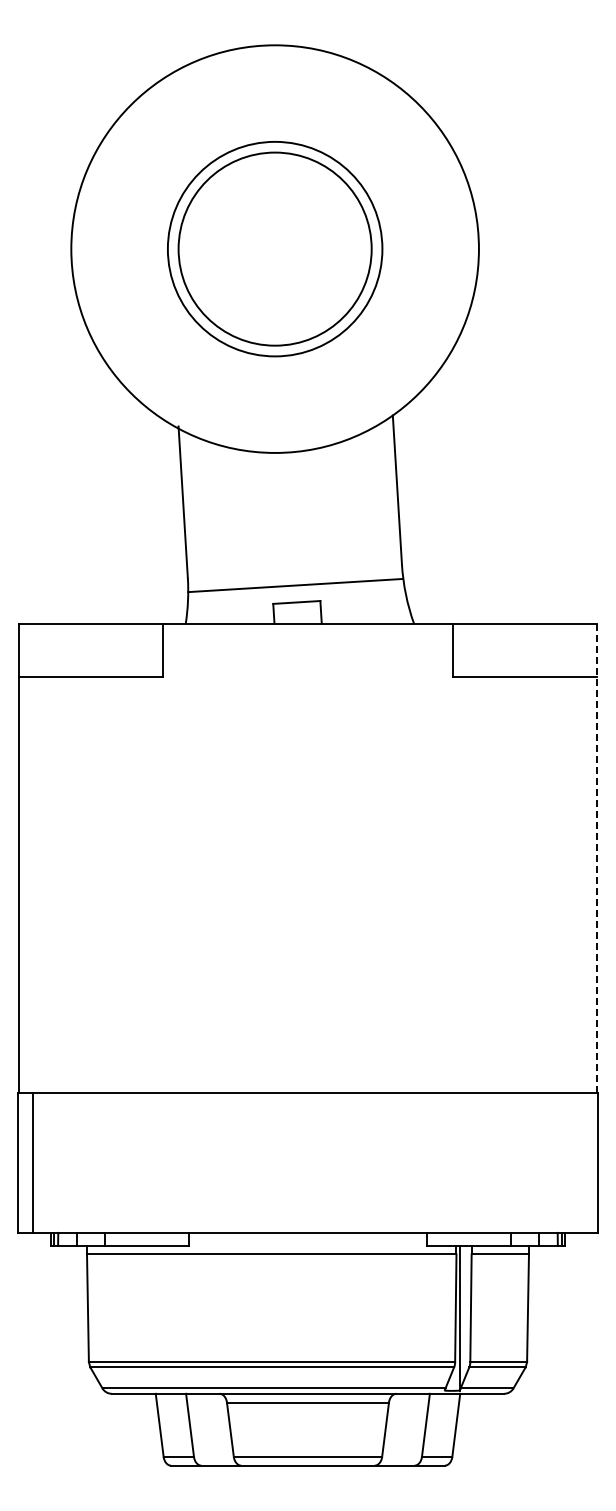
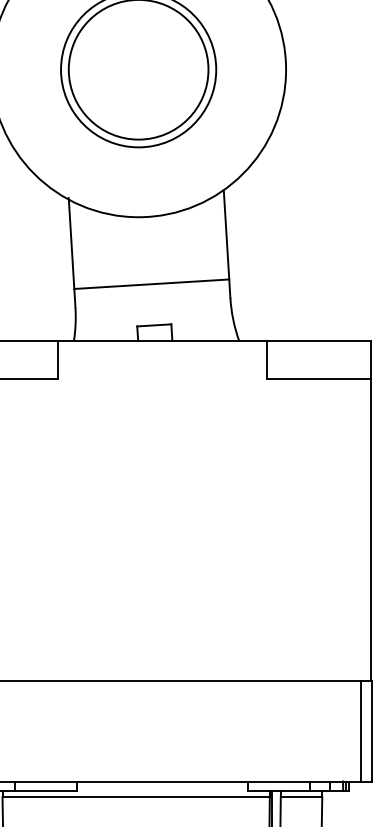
line: (295, 585) -> (151, 284), moved
line: (596, 858) -> (371, 510), dashed -> solid
line: (582, 1162) -> (361, 730), added

